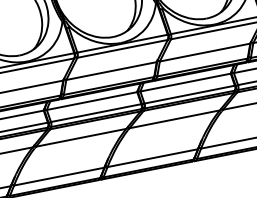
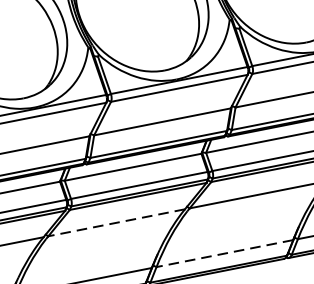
line: (80, 137) -> (115, 222), solid -> dashed
line: (152, 158) -> (224, 254), solid -> dashed

